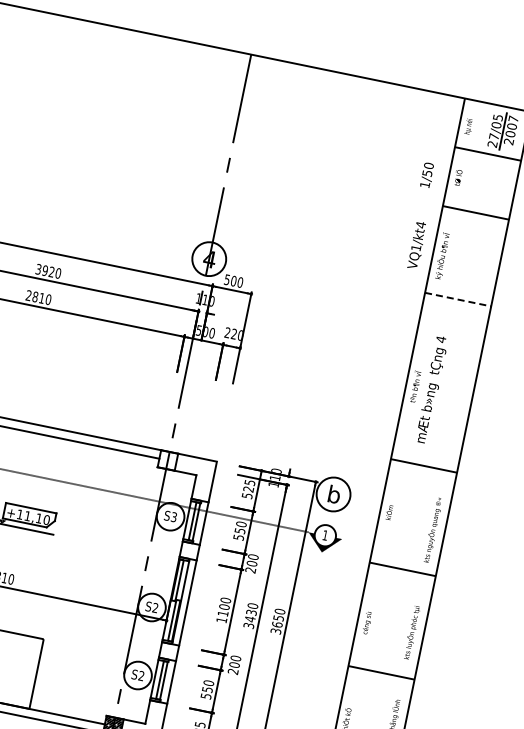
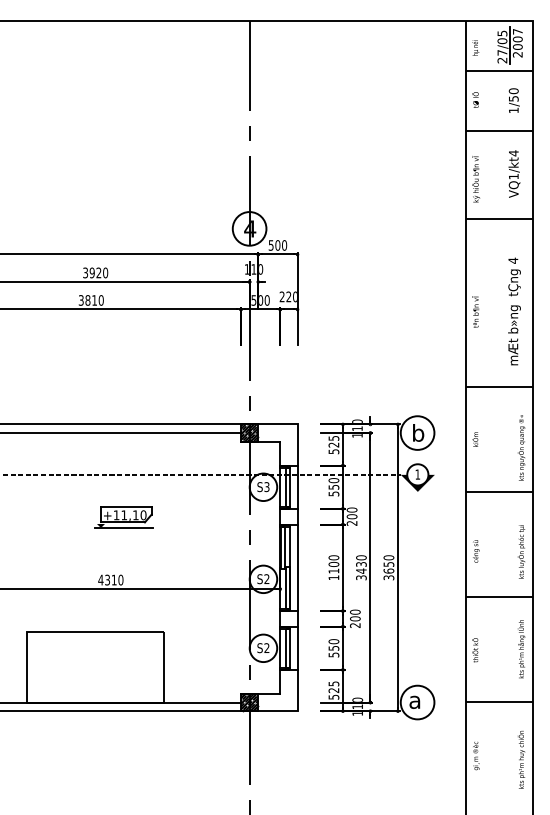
text: (426, 174) -> (513, 100), moved
text: (417, 245) -> (514, 173), moved
text: (28, 295) -> (80, 300), 2810 -> 3810
line: (457, 299) -> (499, 218), dashed -> solid
text: (432, 389) -> (514, 311), moved
hatch: (167, 459) -> (249, 432), added

